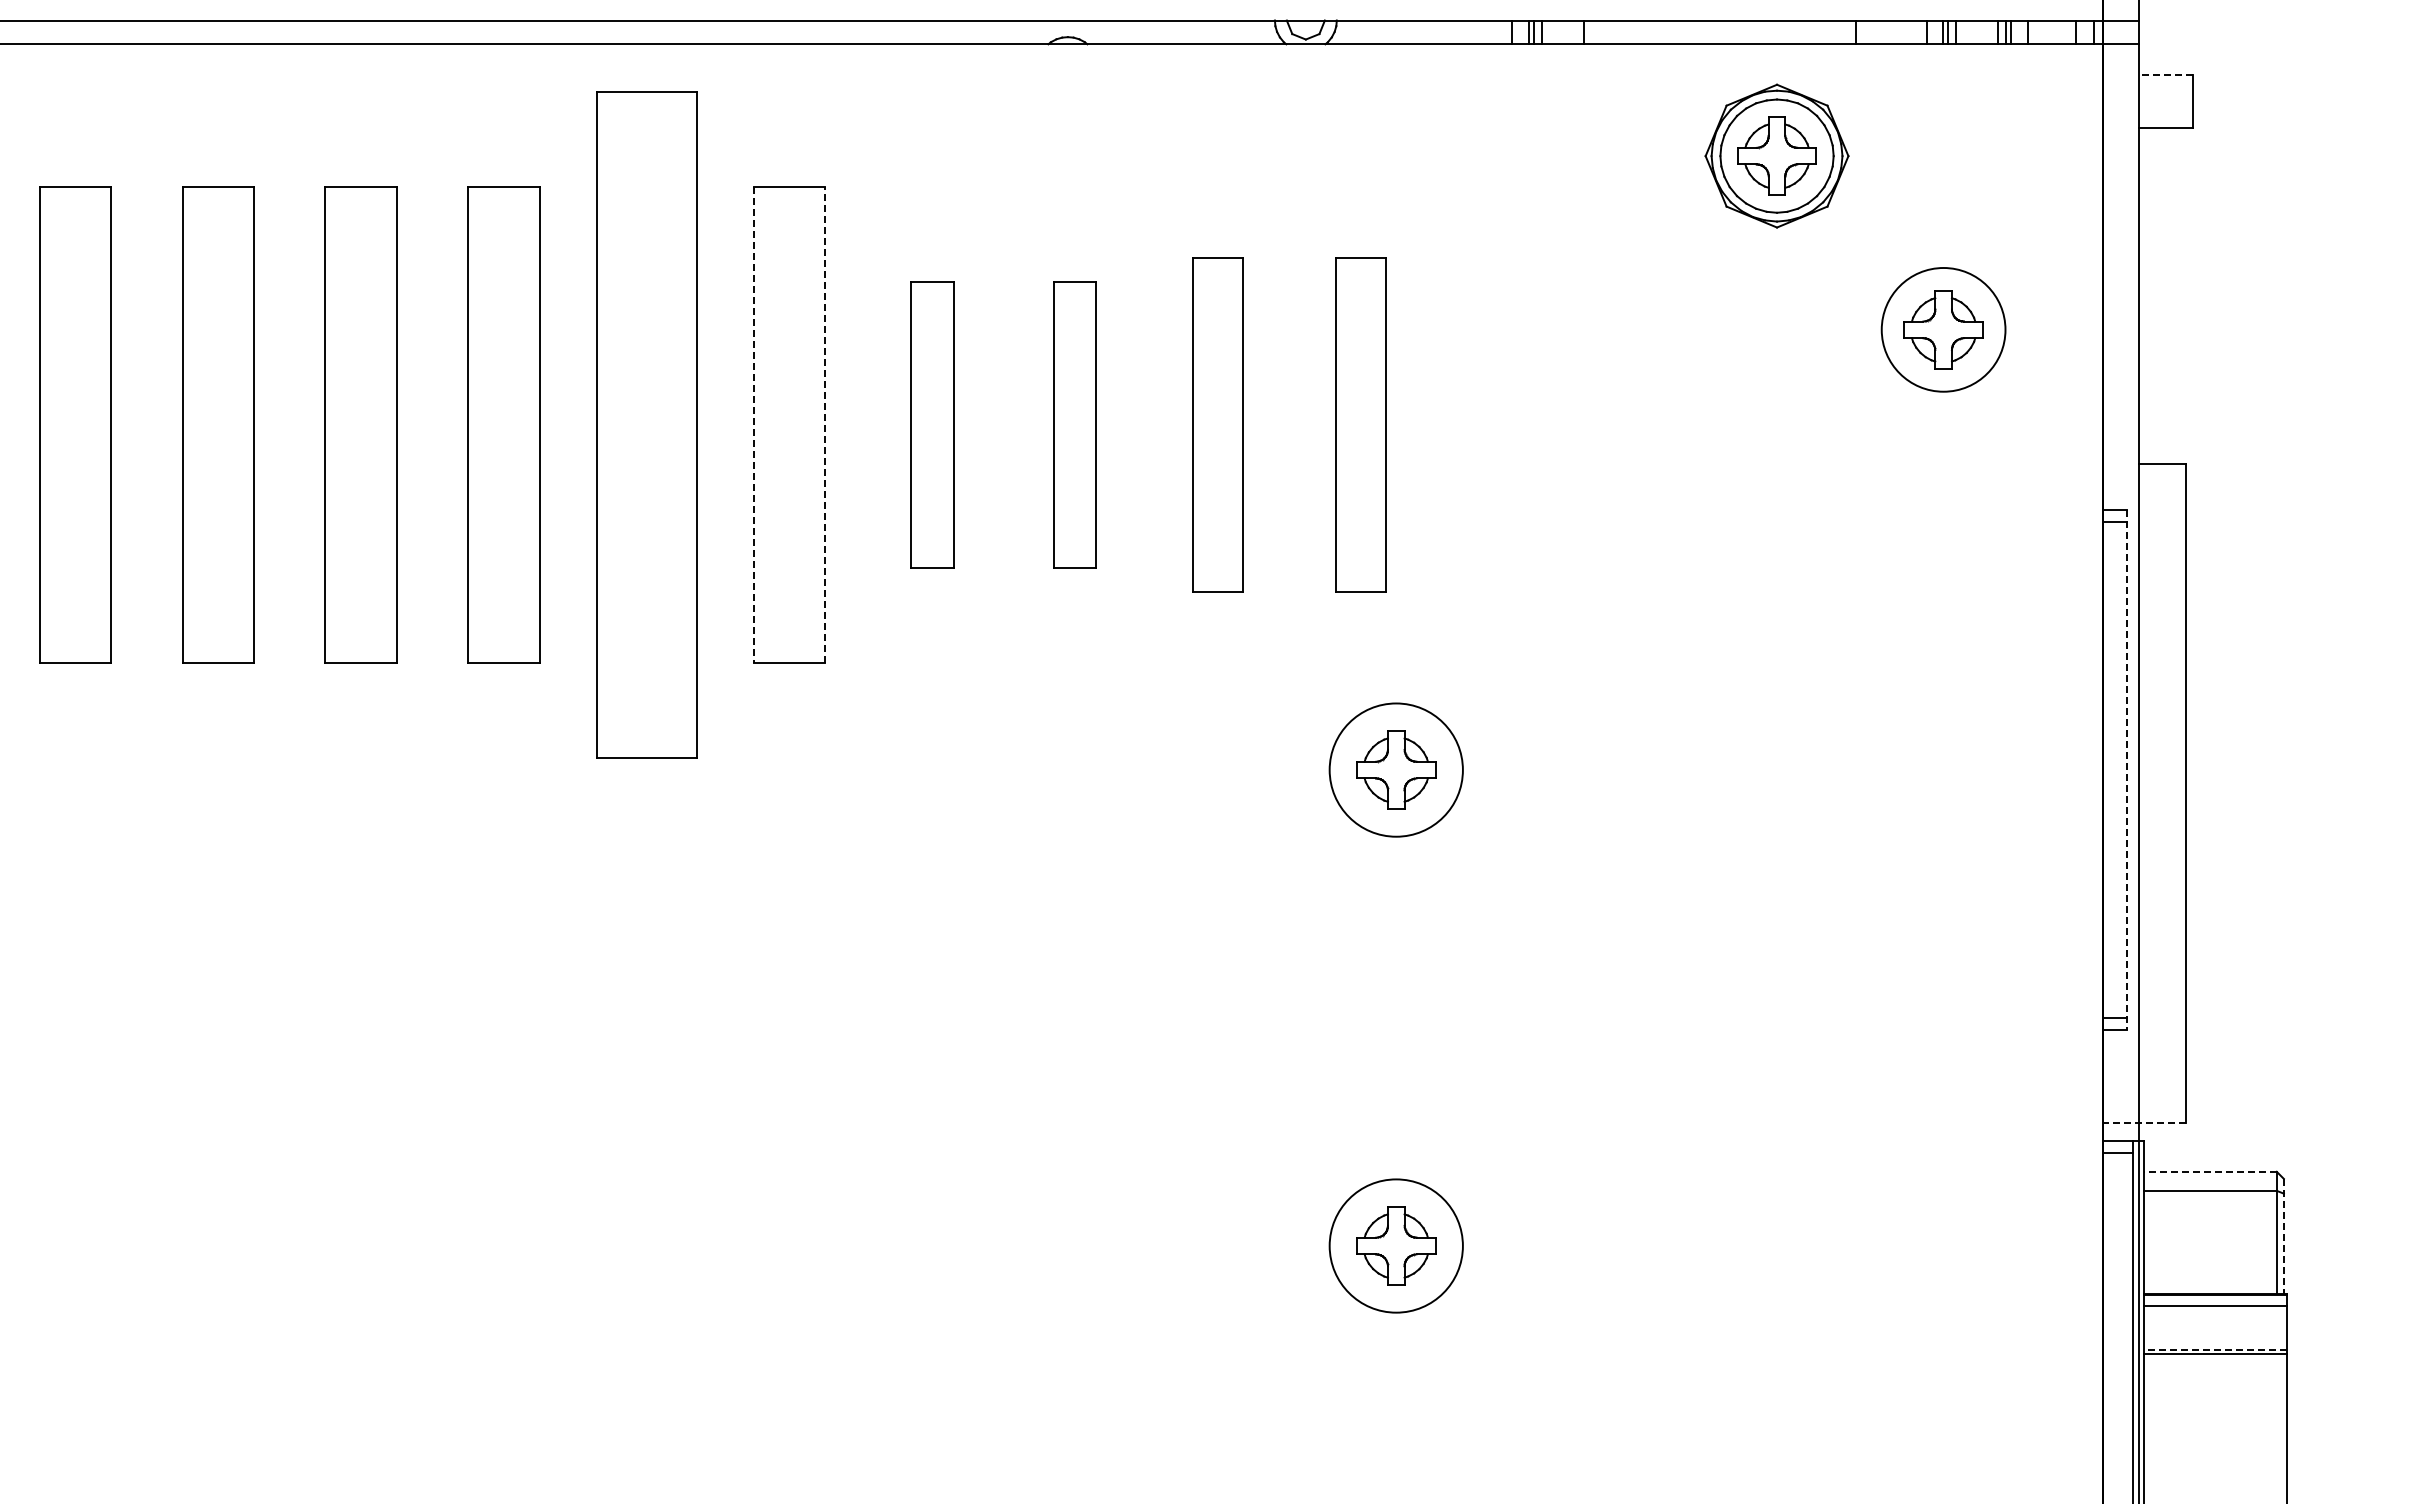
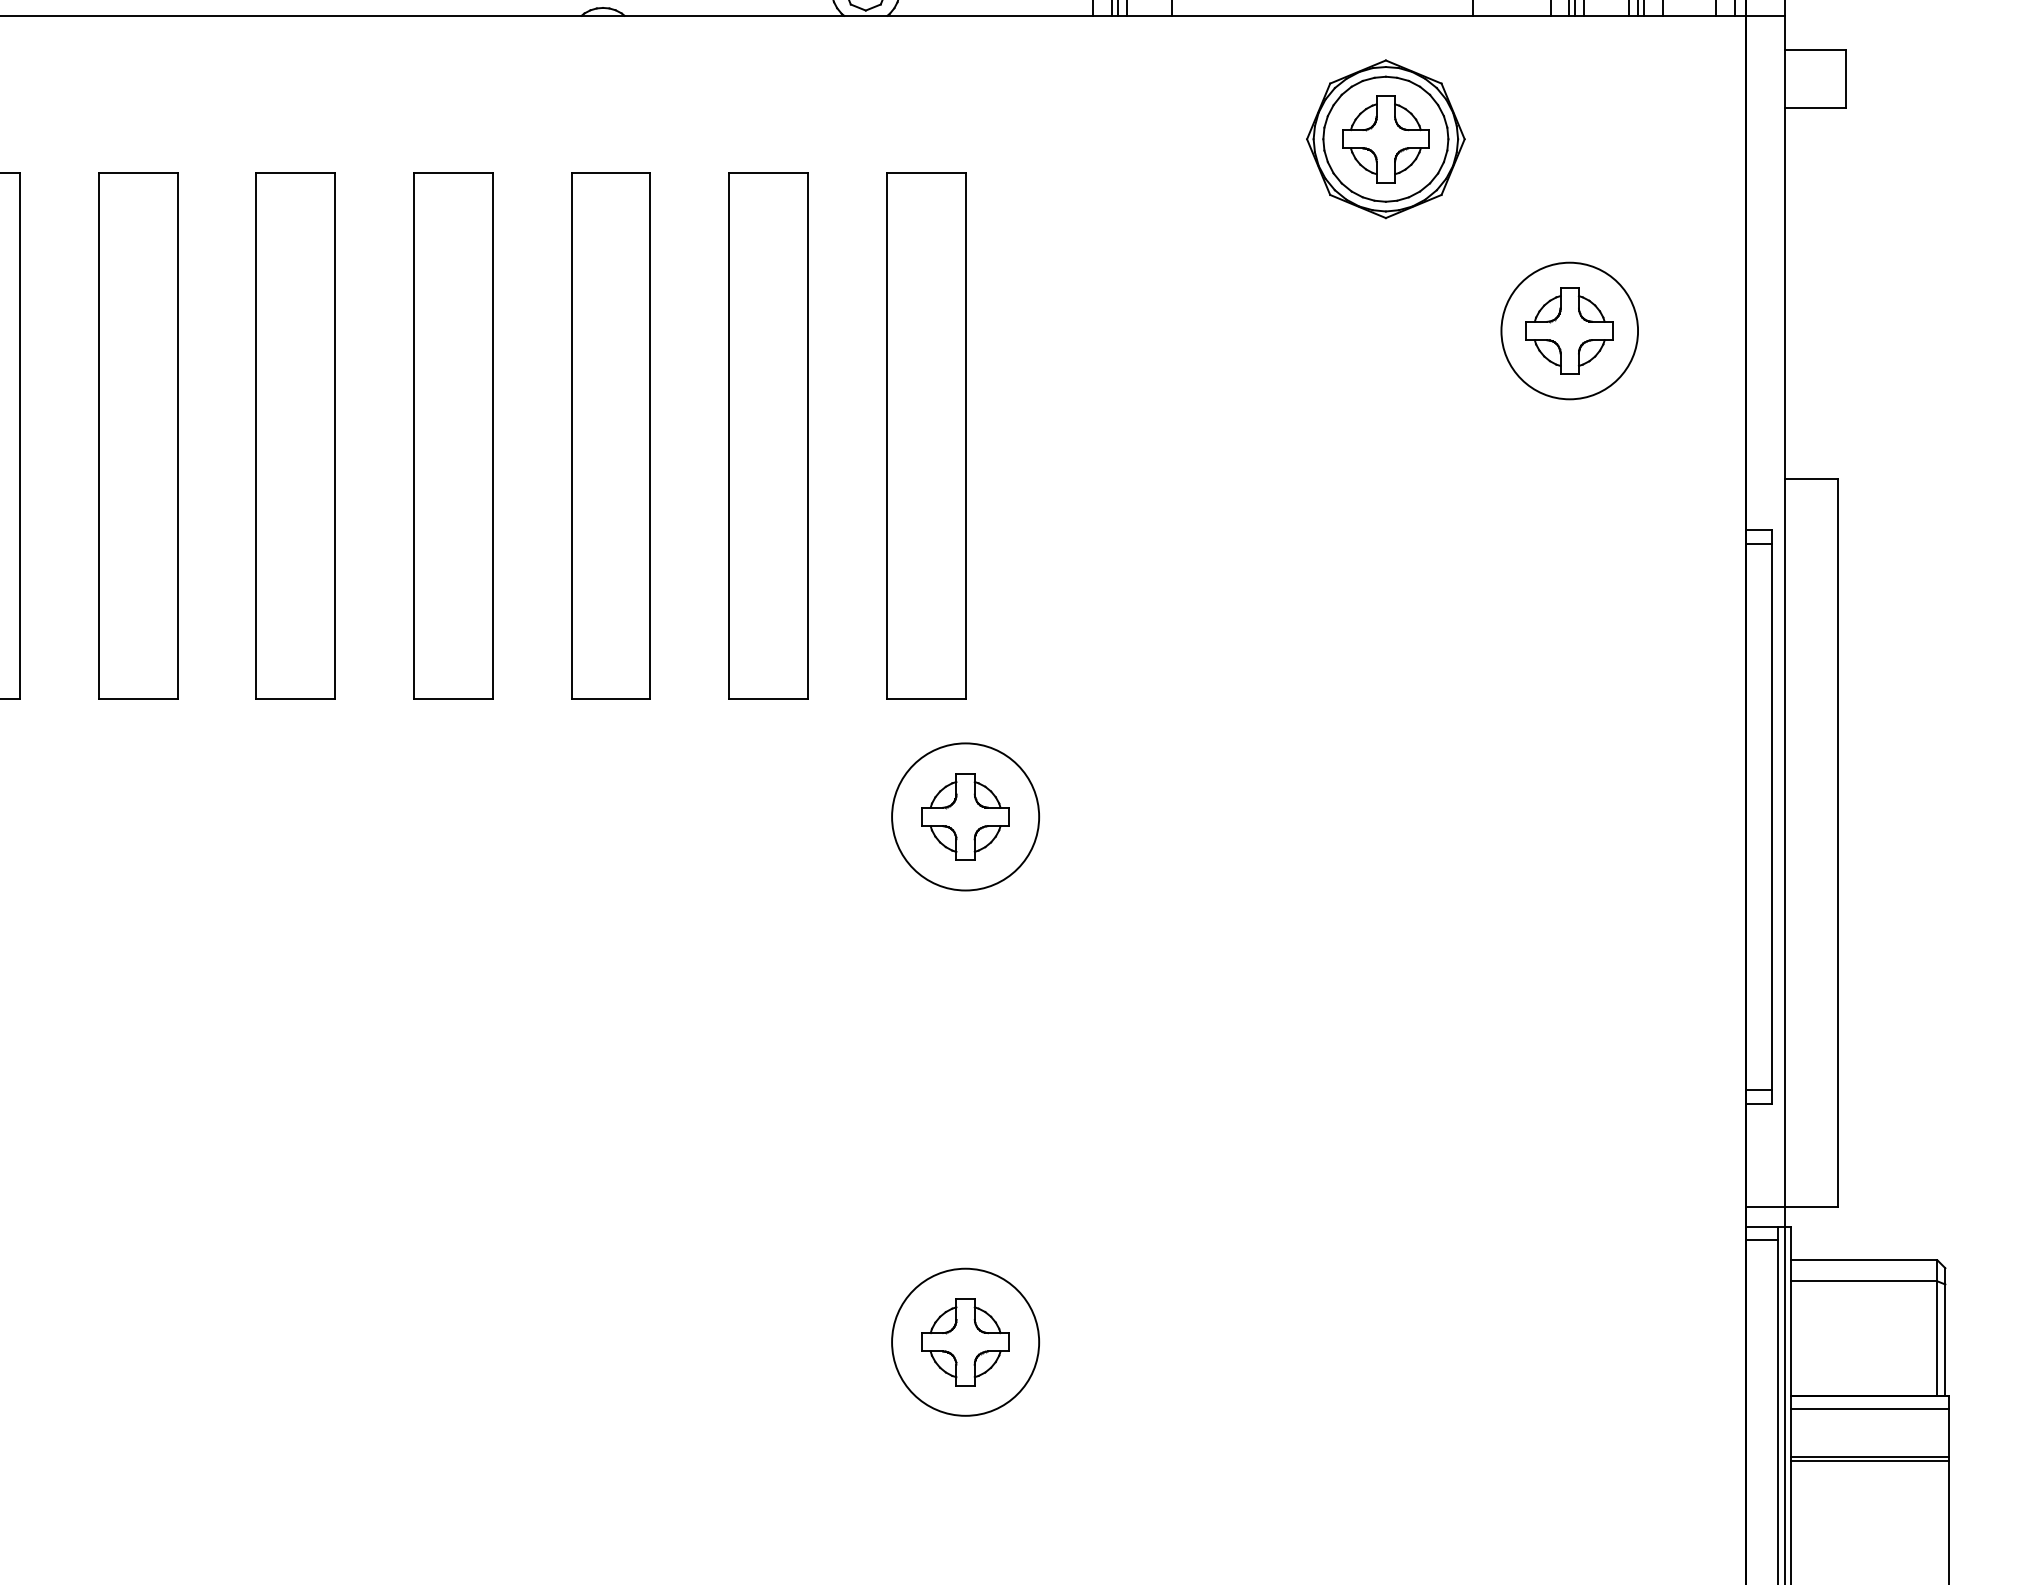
line: (2165, 75) -> (1814, 50), dashed -> solid
part: (646, 424) -> (137, 435), size x0.71
part: (932, 424) -> (453, 435), size x1.67
part: (1074, 424) -> (610, 435), size x1.67
part: (1217, 424) -> (768, 435), size x1.43
part: (1360, 424) -> (926, 435), size x1.43
line: (753, 425) -> (256, 436), dashed -> solid
line: (825, 425) -> (335, 436), dashed -> solid
line: (2126, 770) -> (1771, 817), dashed -> solid
line: (2144, 1123) -> (1791, 1207), dashed -> solid
line: (2210, 1171) -> (1864, 1260), dashed -> solid
line: (2283, 1236) -> (1944, 1331), dashed -> solid
line: (2215, 1349) -> (1869, 1456), dashed -> solid

